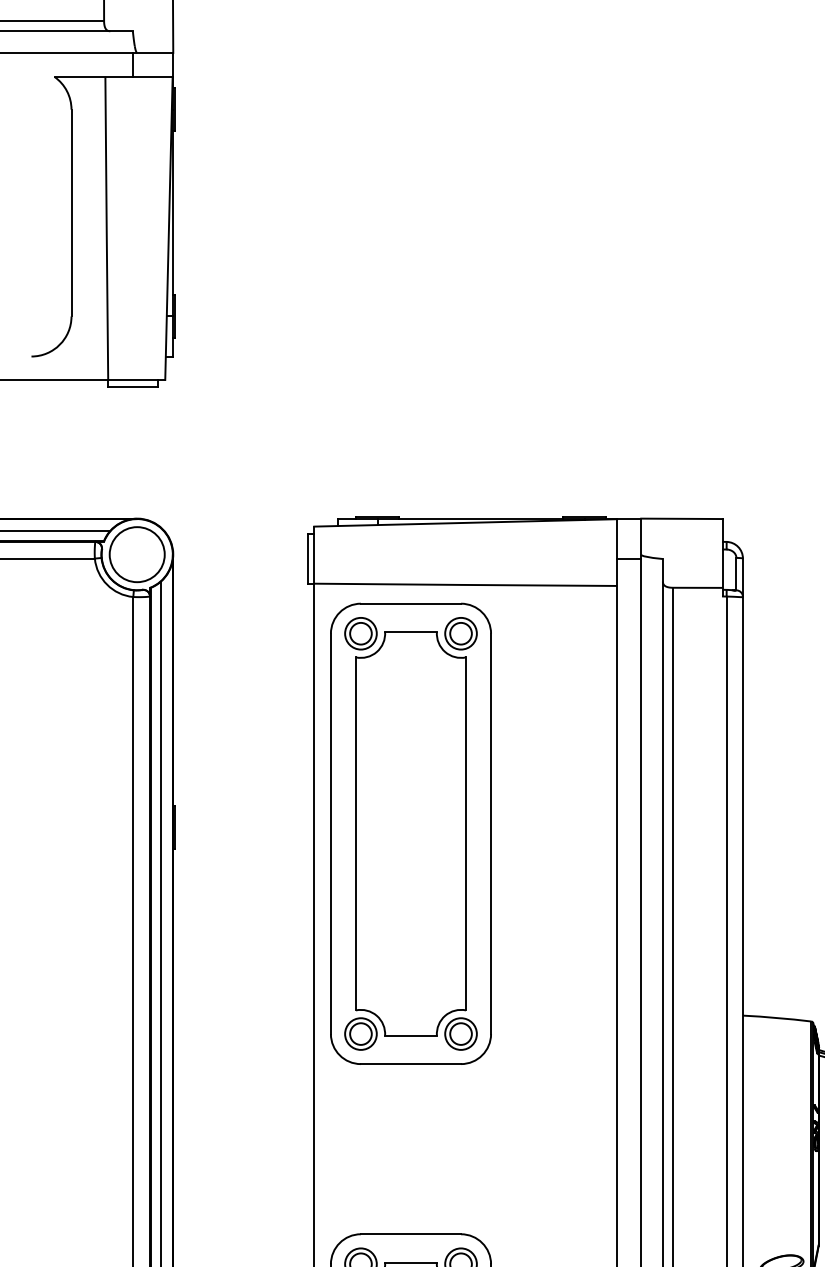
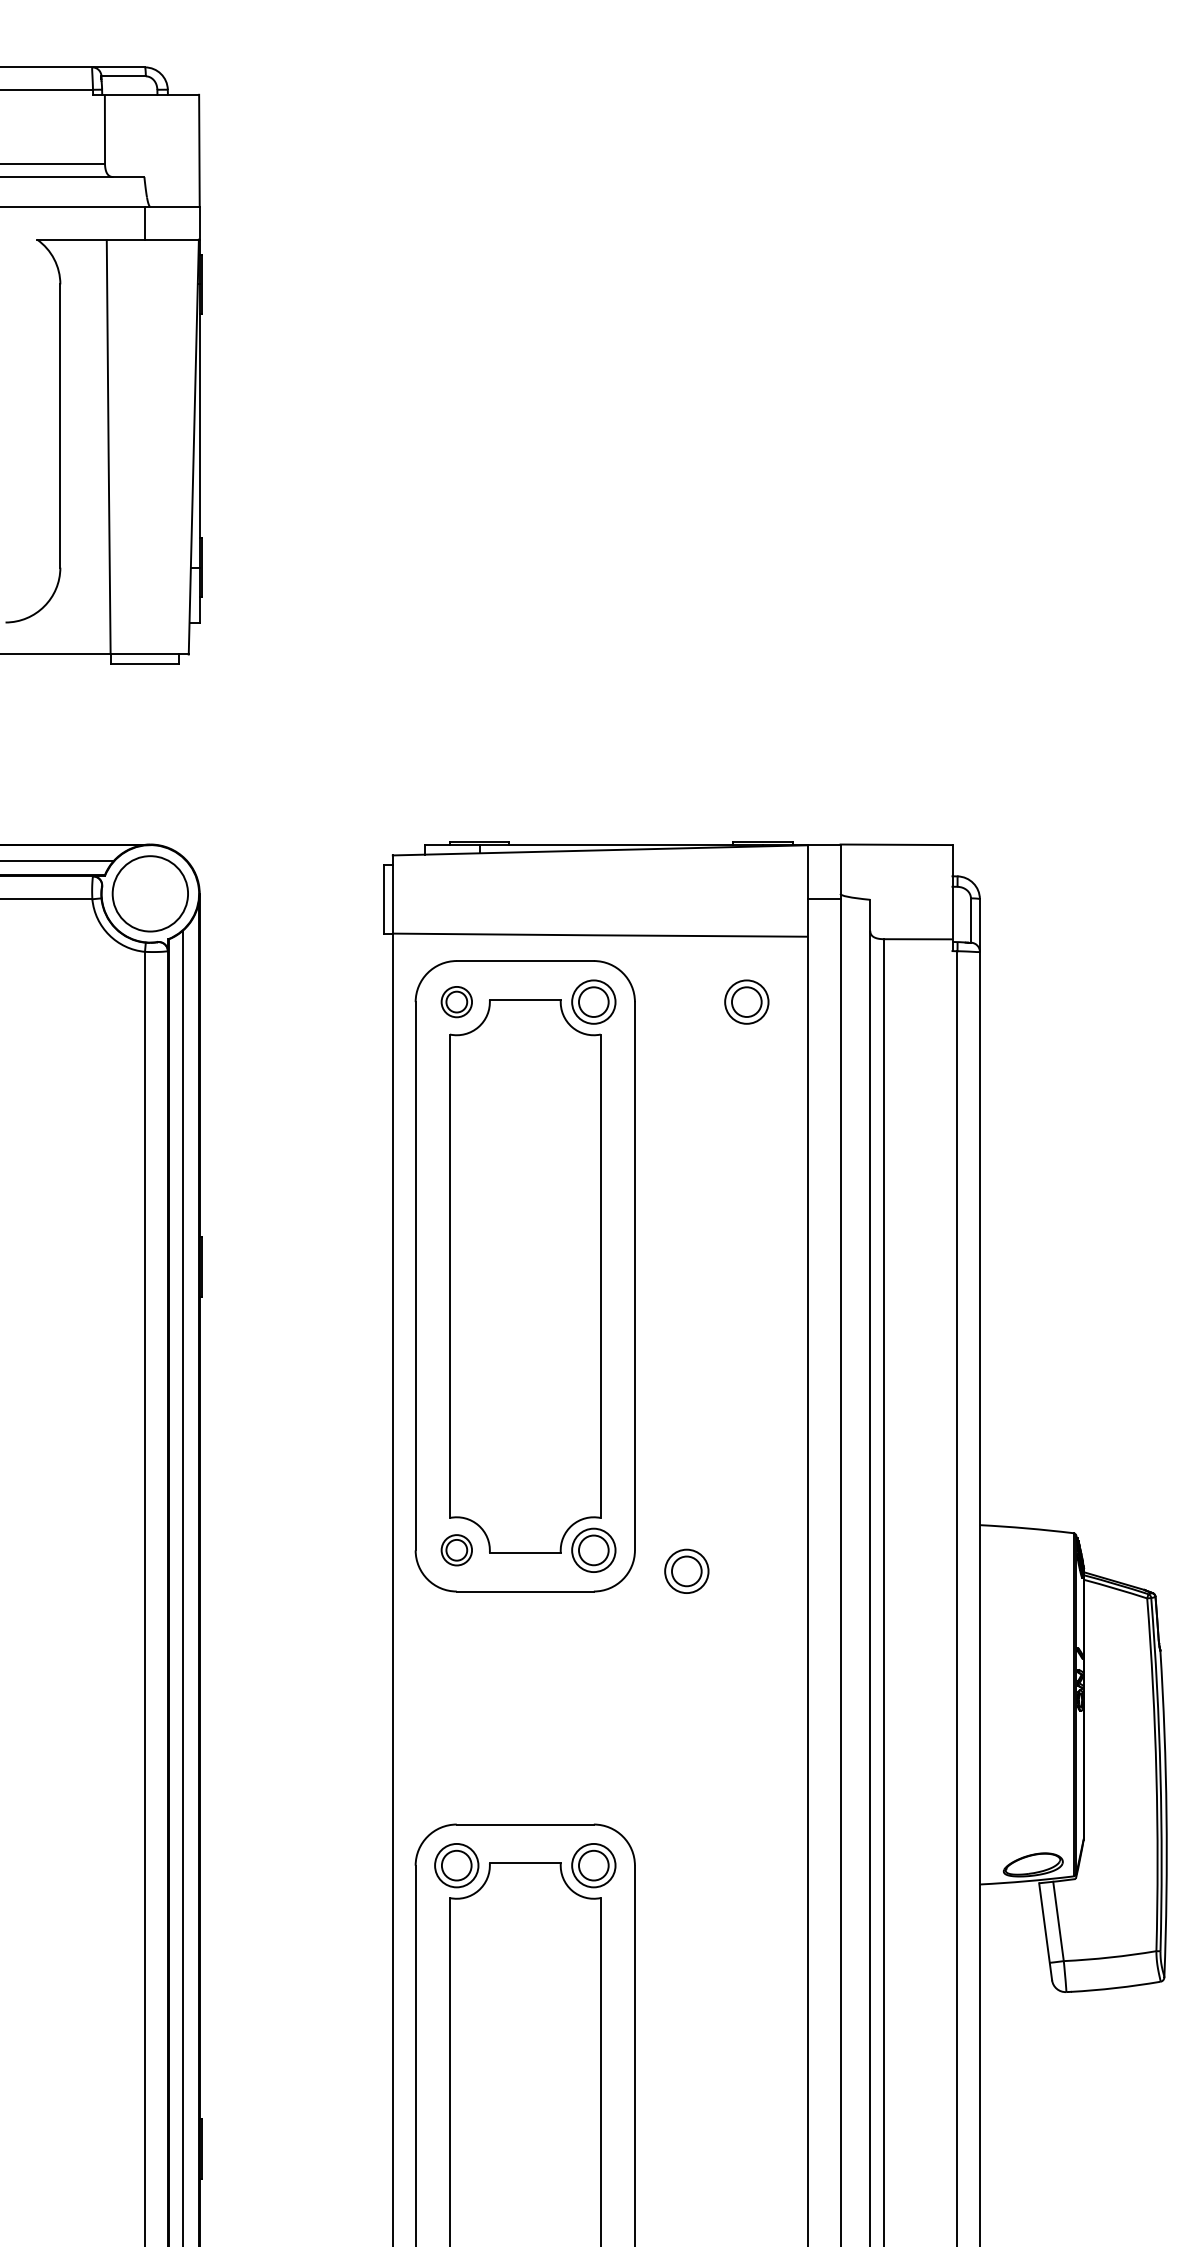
part: (360, 633) -> (456, 1001), size x0.7
part: (572, 633) -> (746, 1001), added
part: (360, 1033) -> (456, 1549), size x0.7
part: (528, 1048) -> (686, 1570), added

